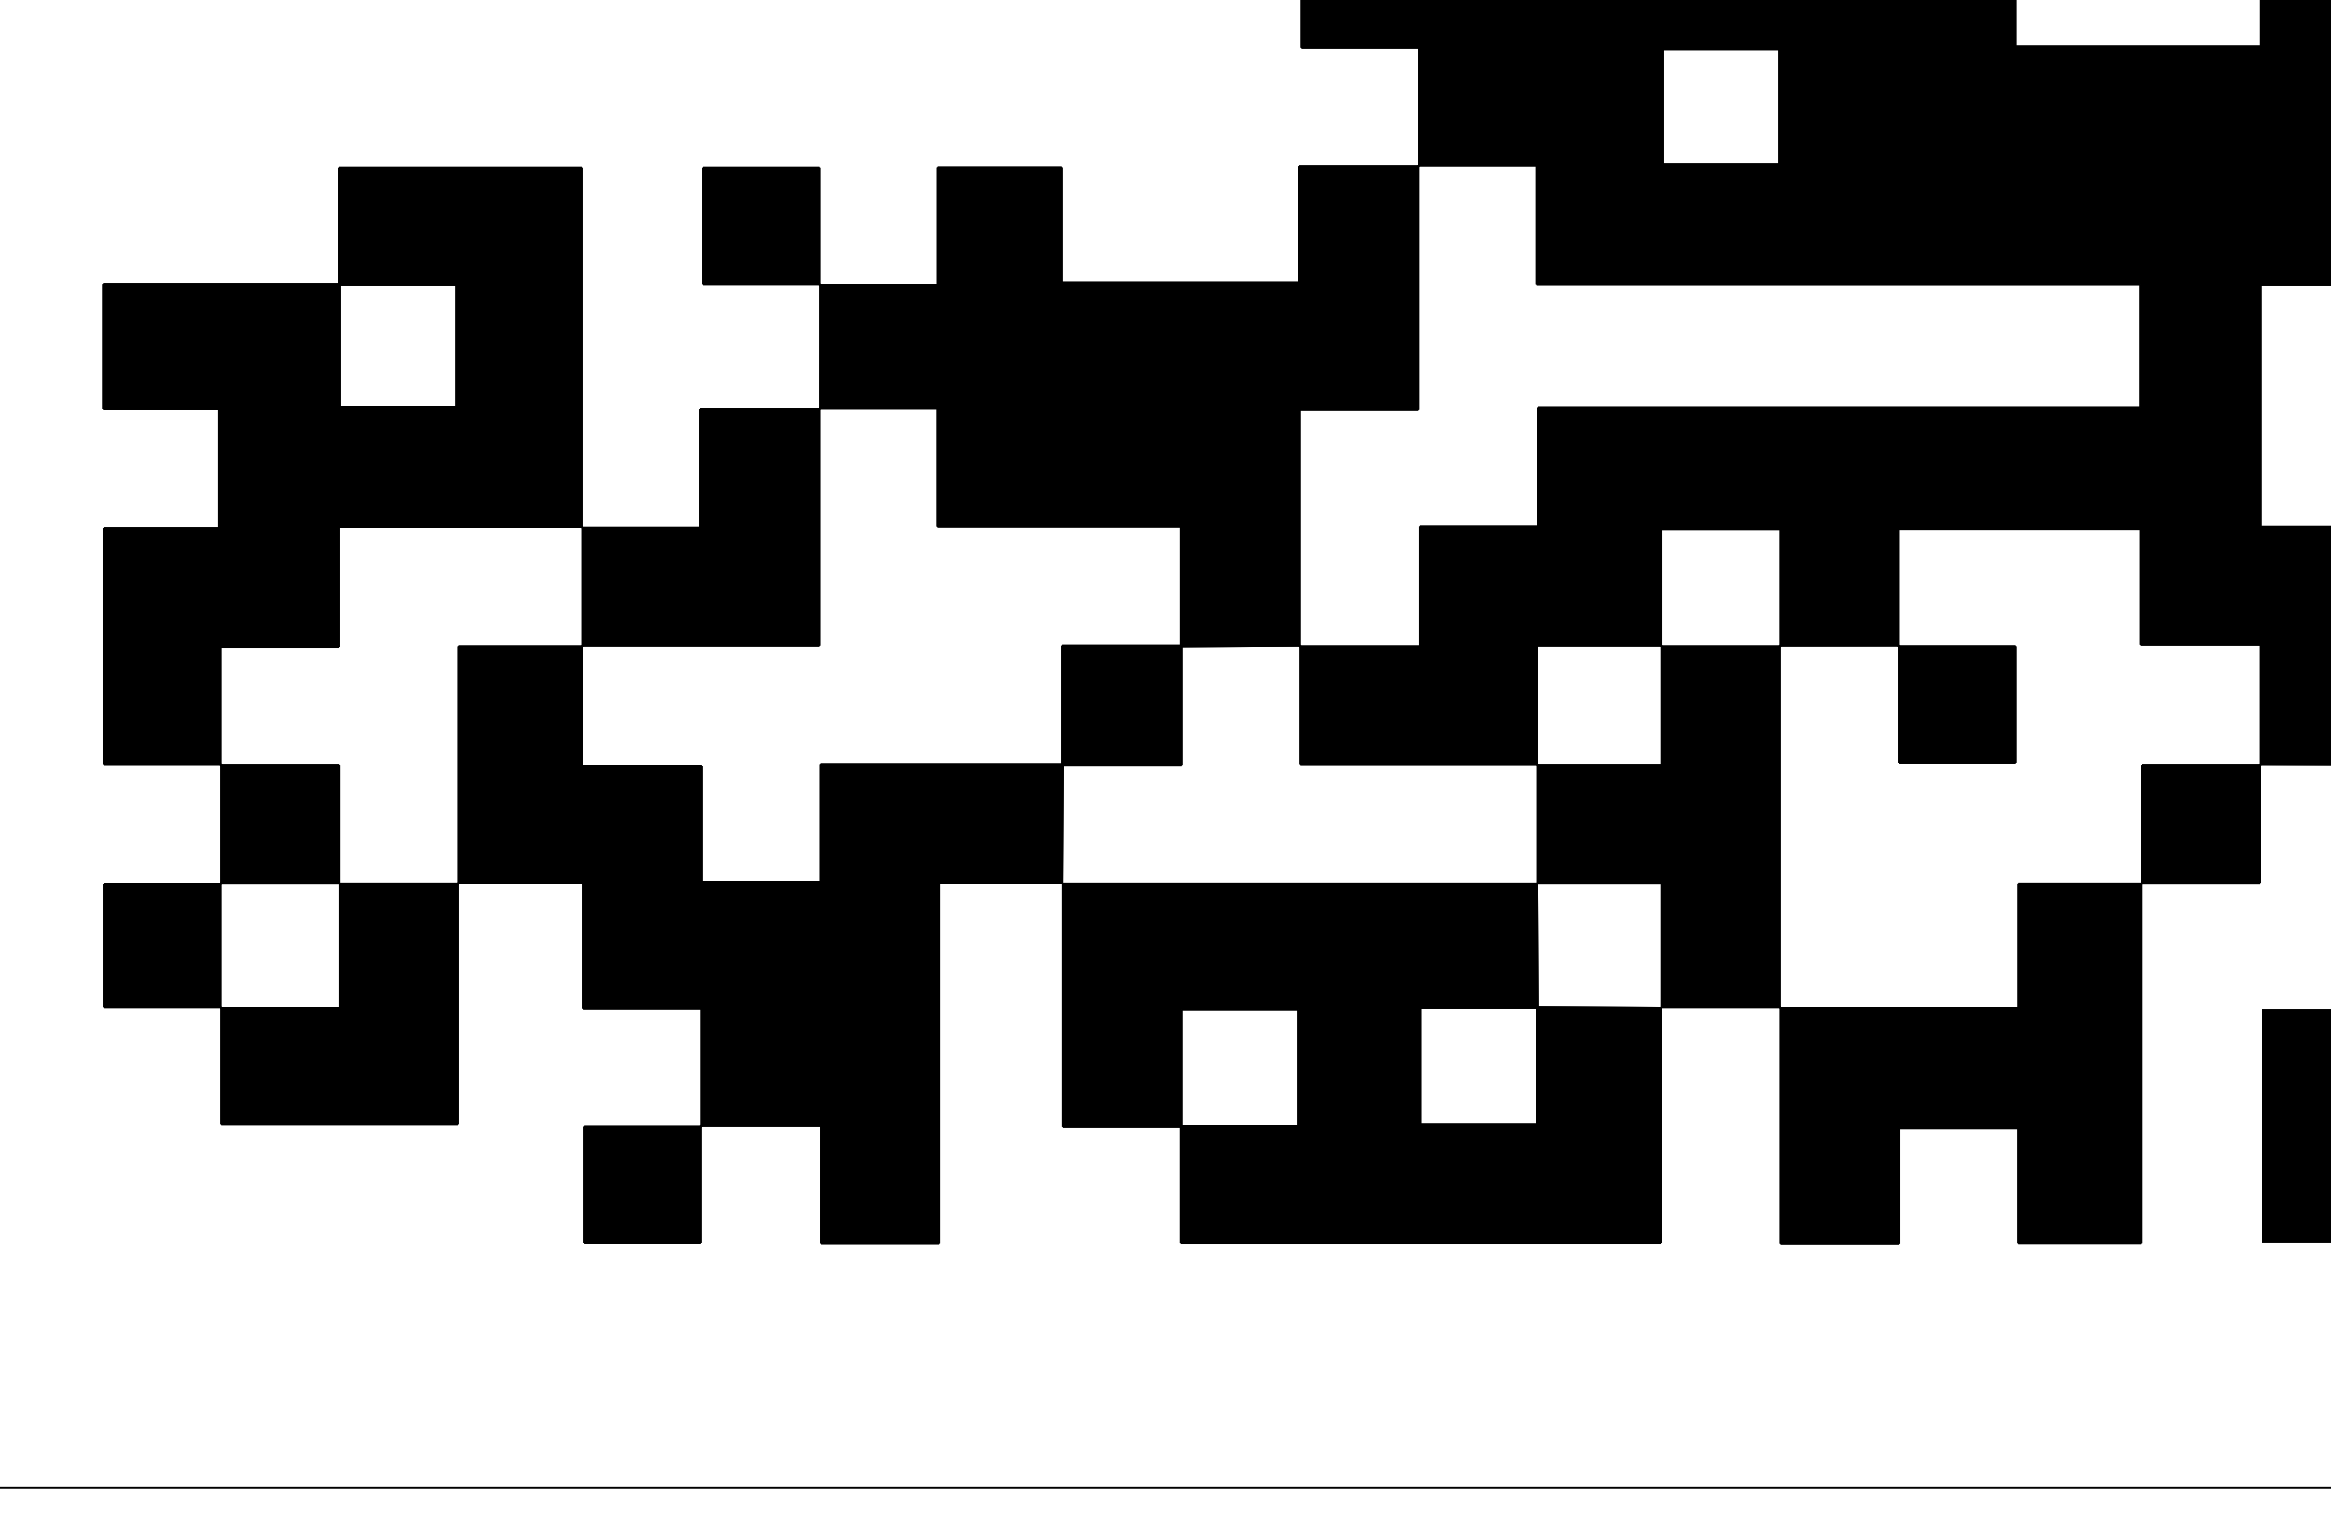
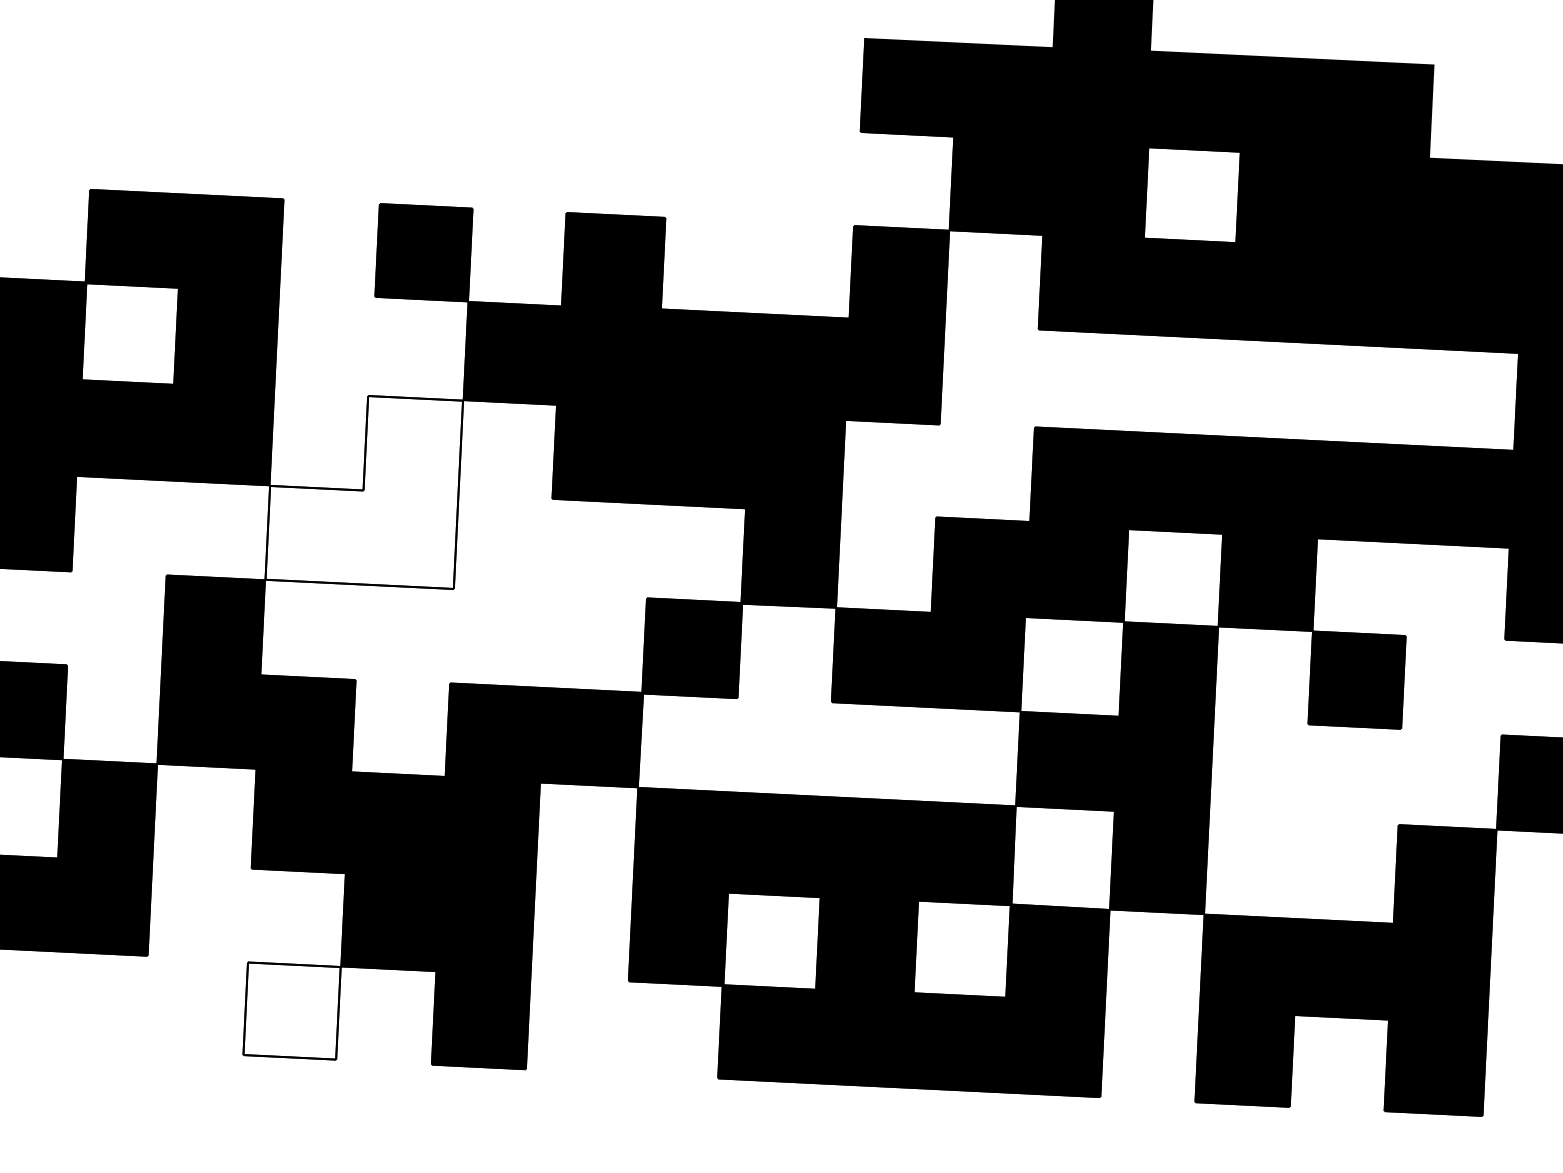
fill: (700, 527) -> (363, 490), removed
fill: (642, 1183) -> (292, 1010), removed

